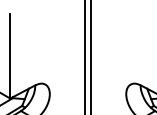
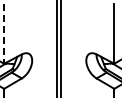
line: (10, 55) -> (4, 33), solid -> dashed

